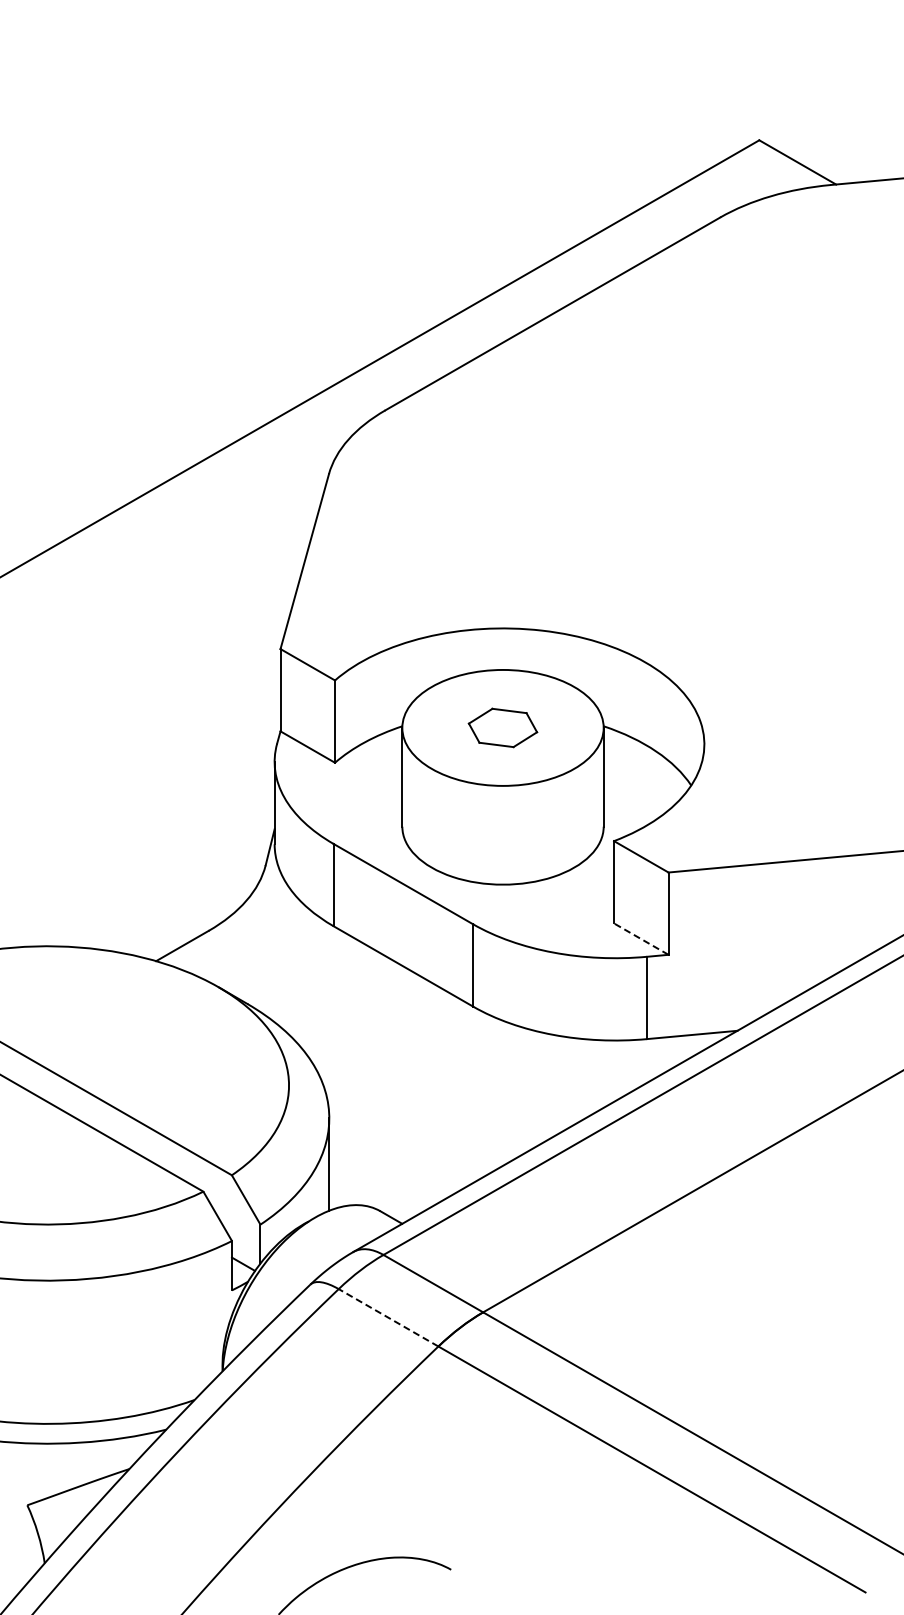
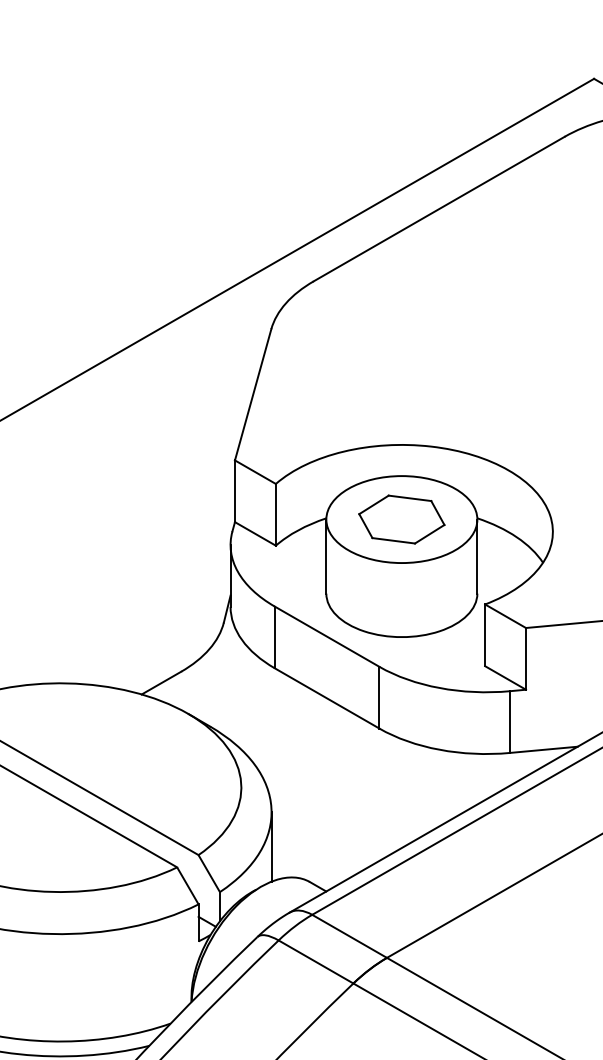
part: (502, 727) -> (401, 519), size x1.67
line: (640, 938) -> (504, 677), dashed -> solid
line: (388, 1317) -> (315, 961), dashed -> solid

